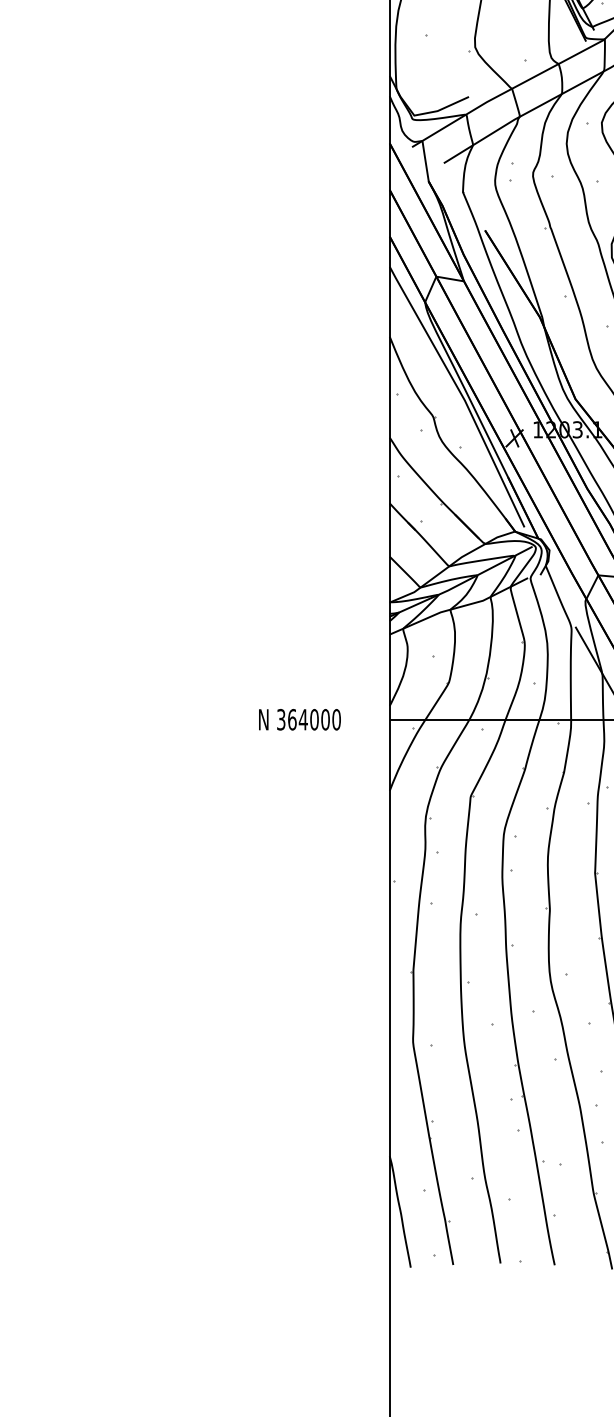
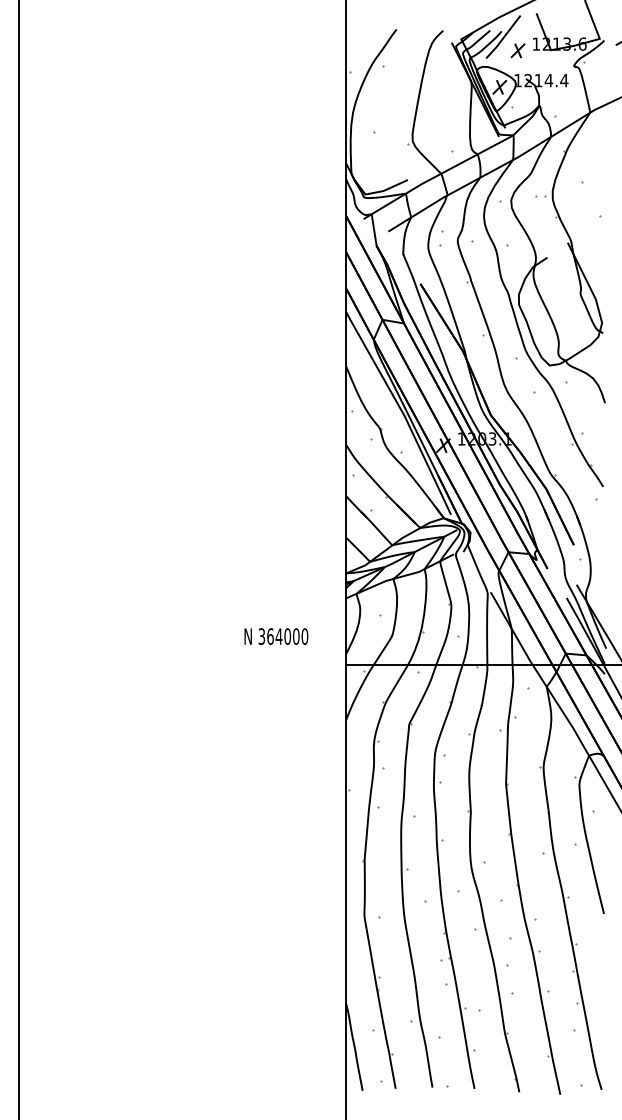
text: (300, 719) -> (276, 636), moved

